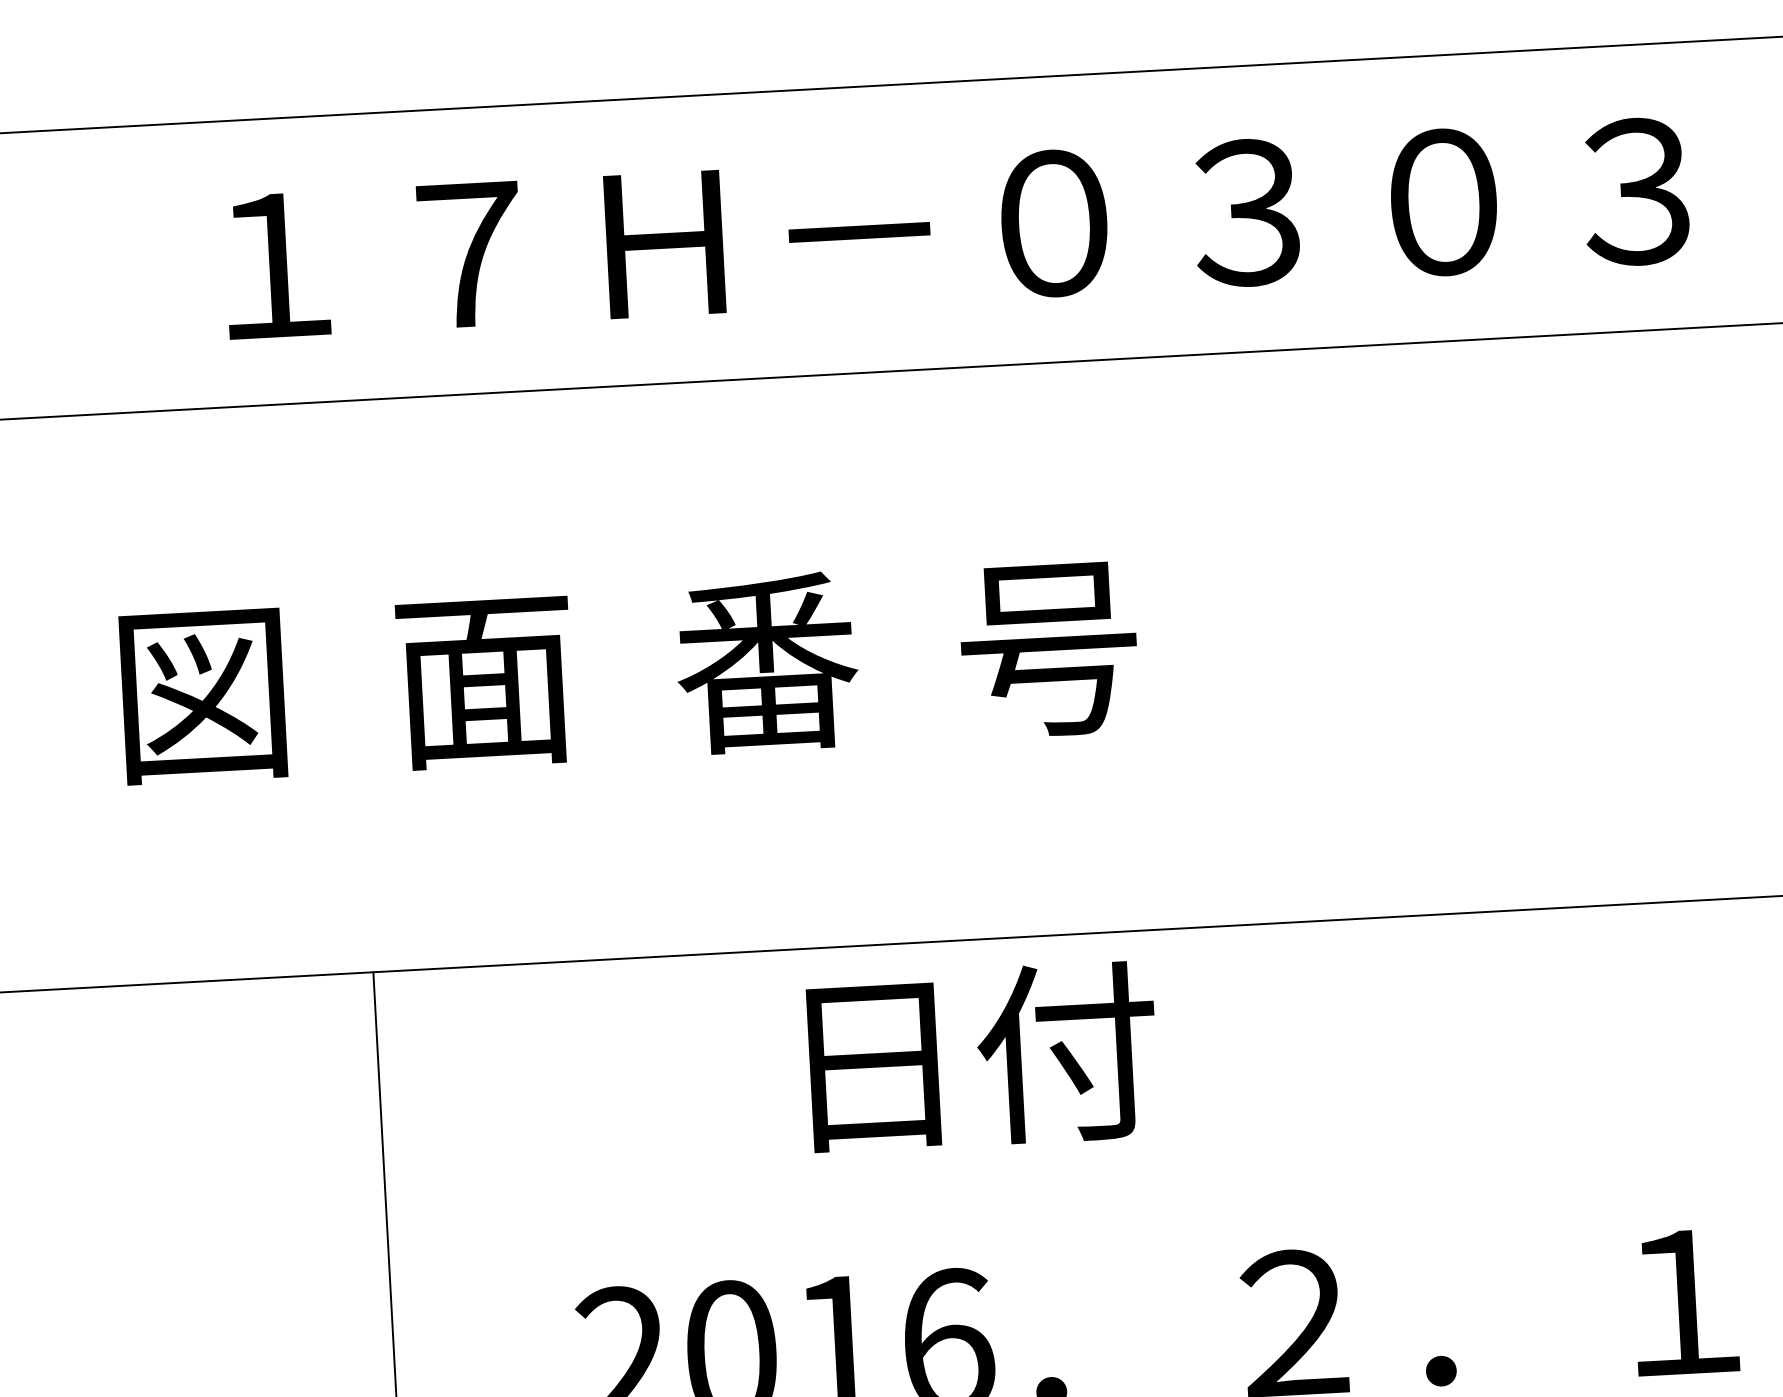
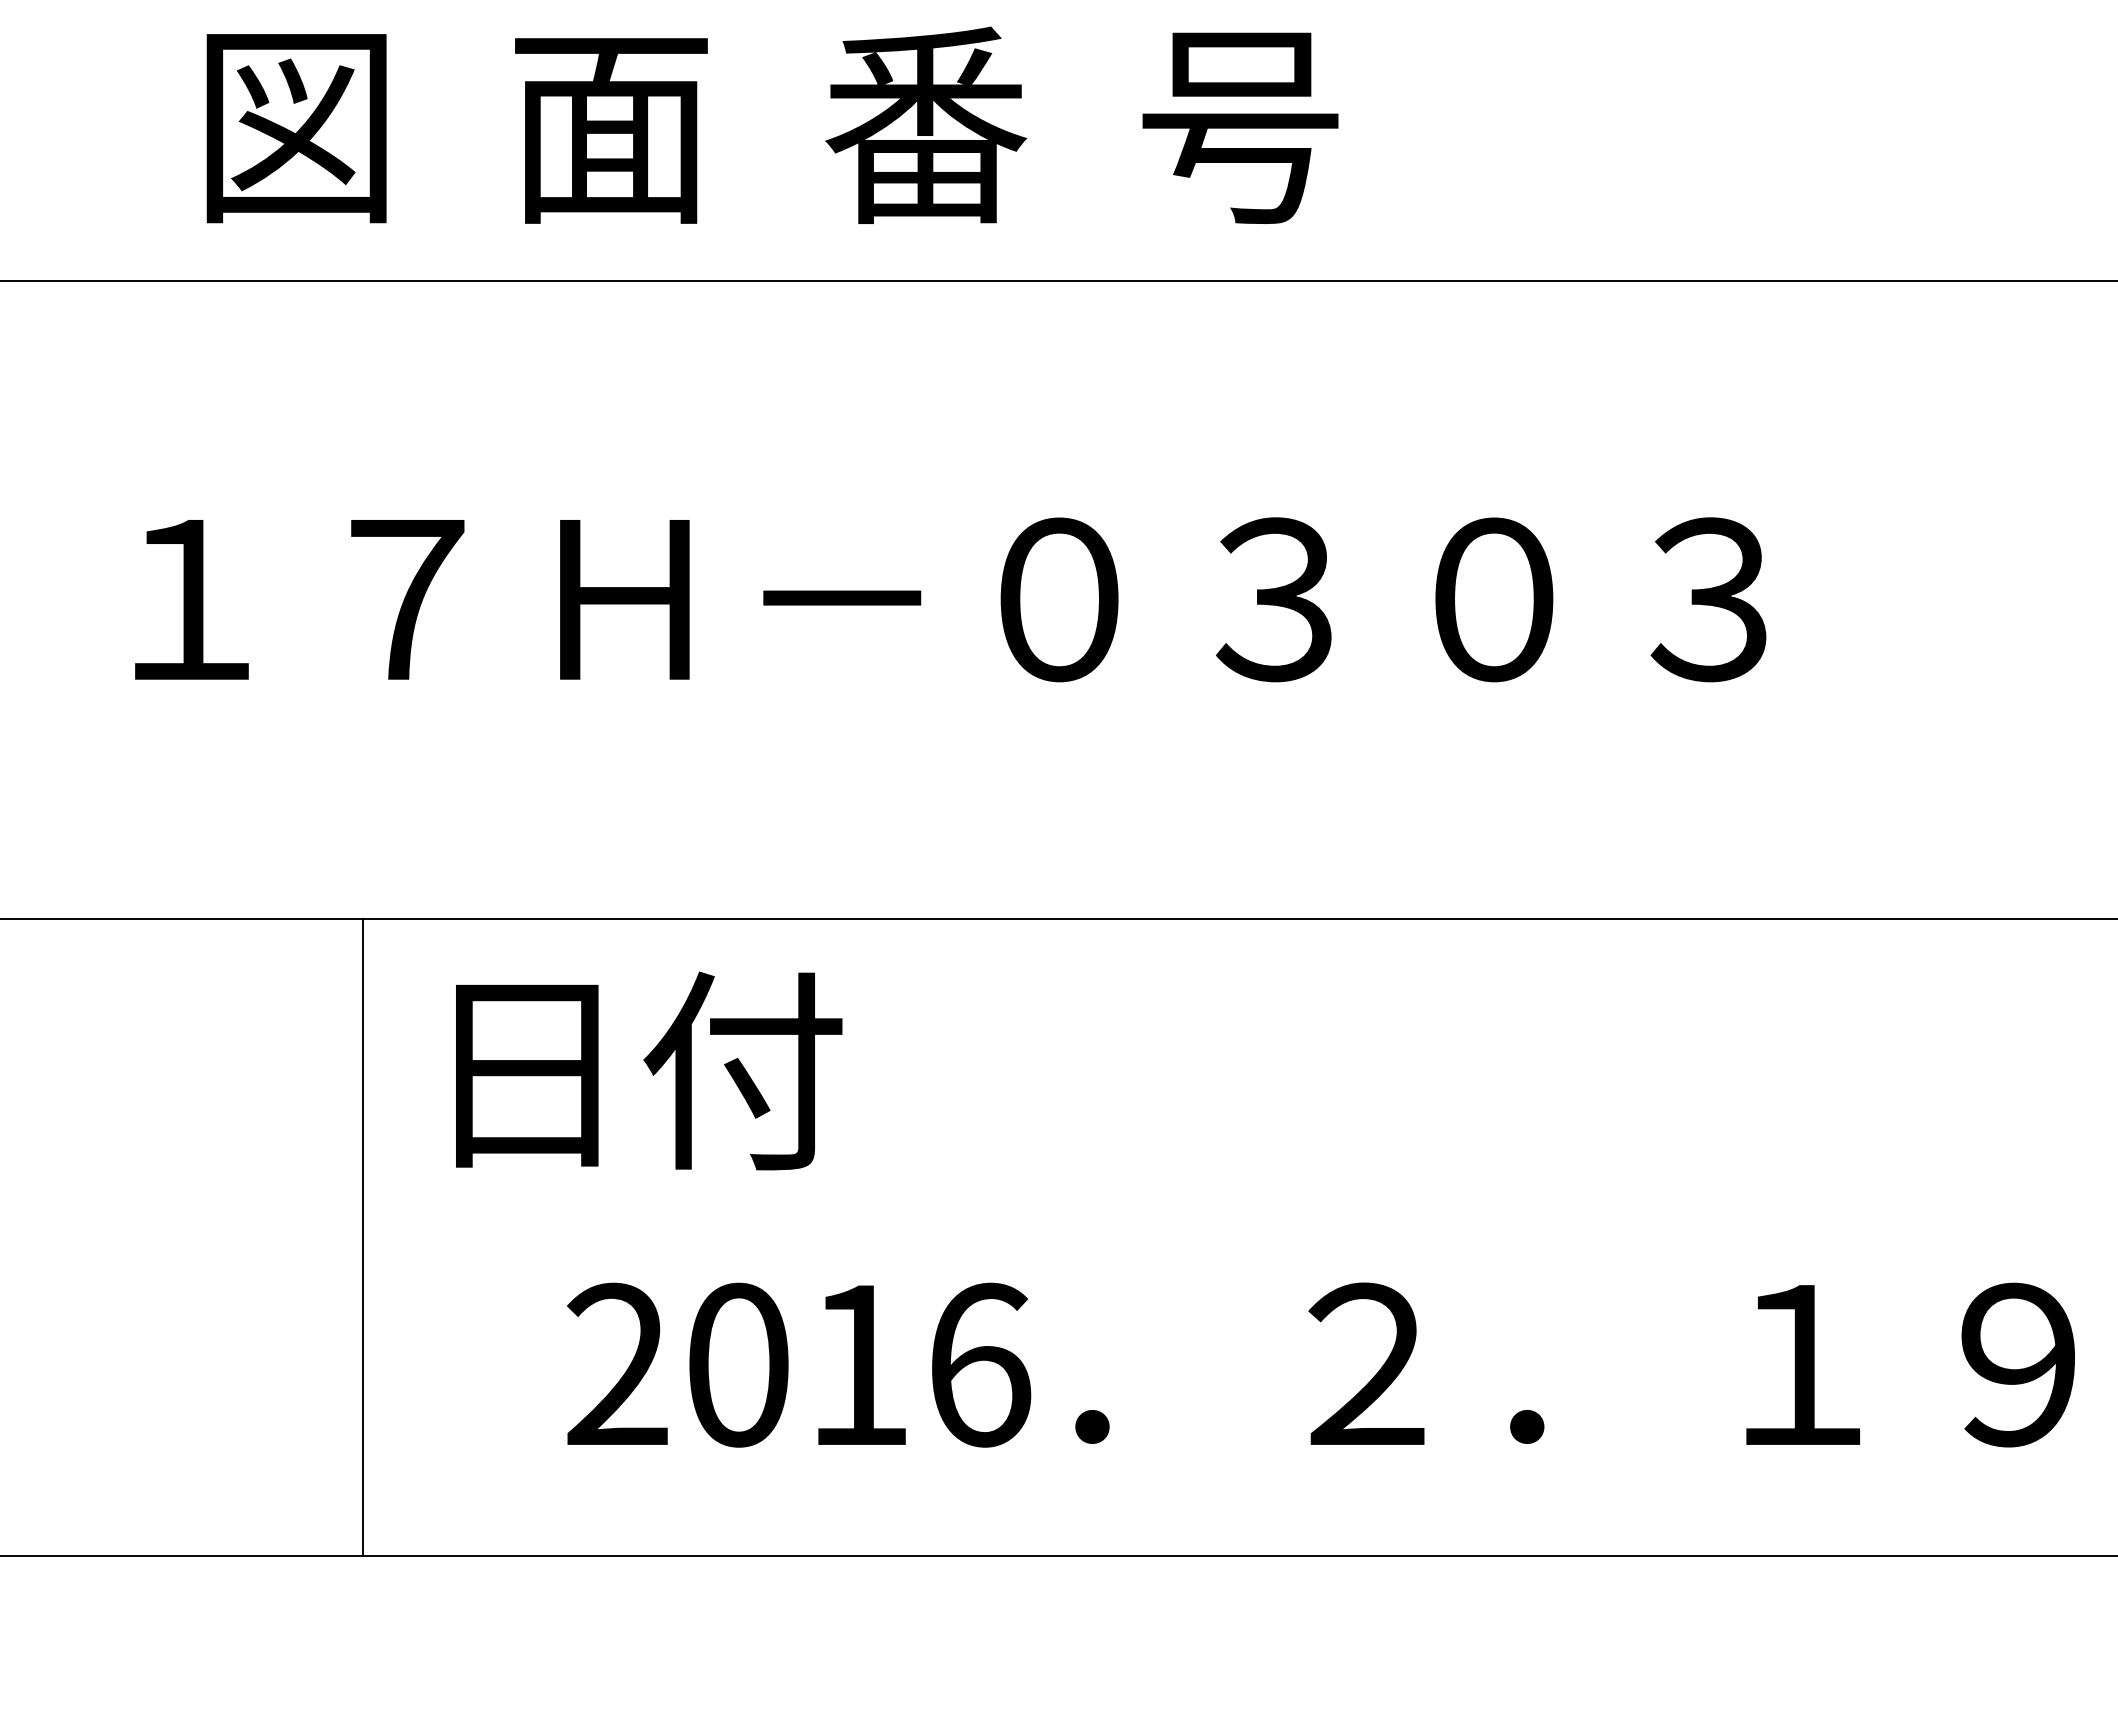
text: (941, 227) -> (1039, 124), １７Ｈ－０３０３ -> 図  面  番  号
text: (869, 657) -> (933, 598), 図  面  番  号 -> １７Ｈ－０３０３
text: (983, 1056) -> (649, 1070), moved

